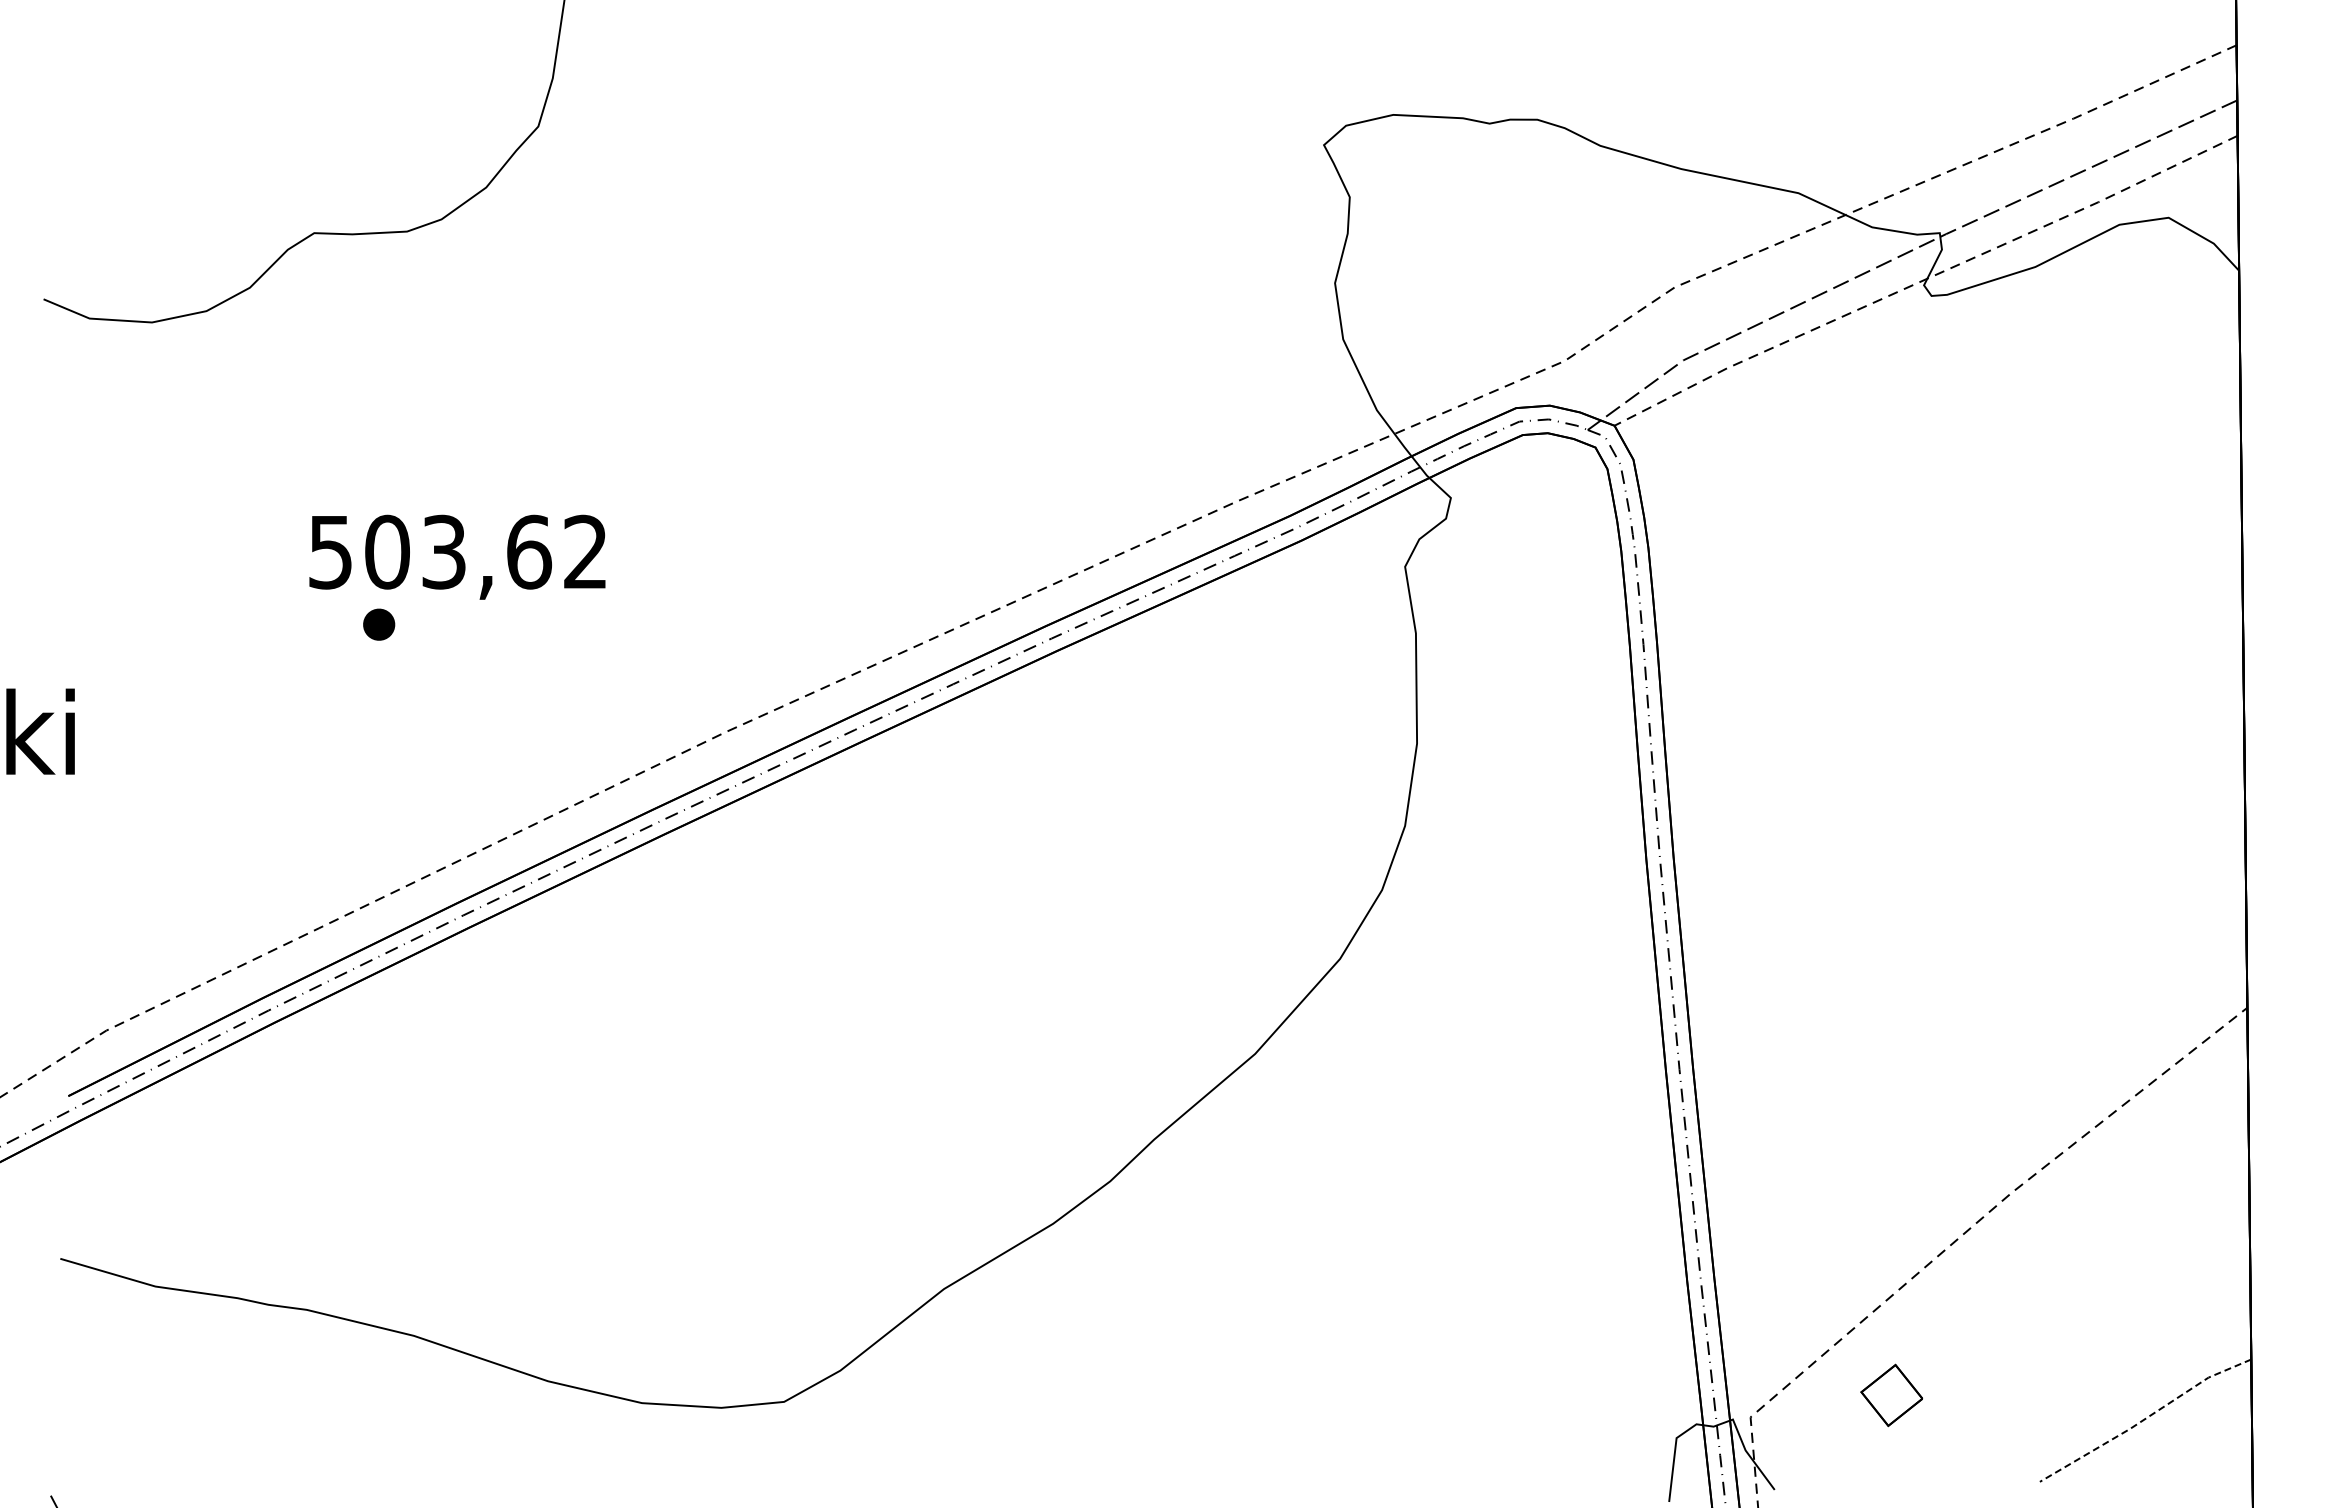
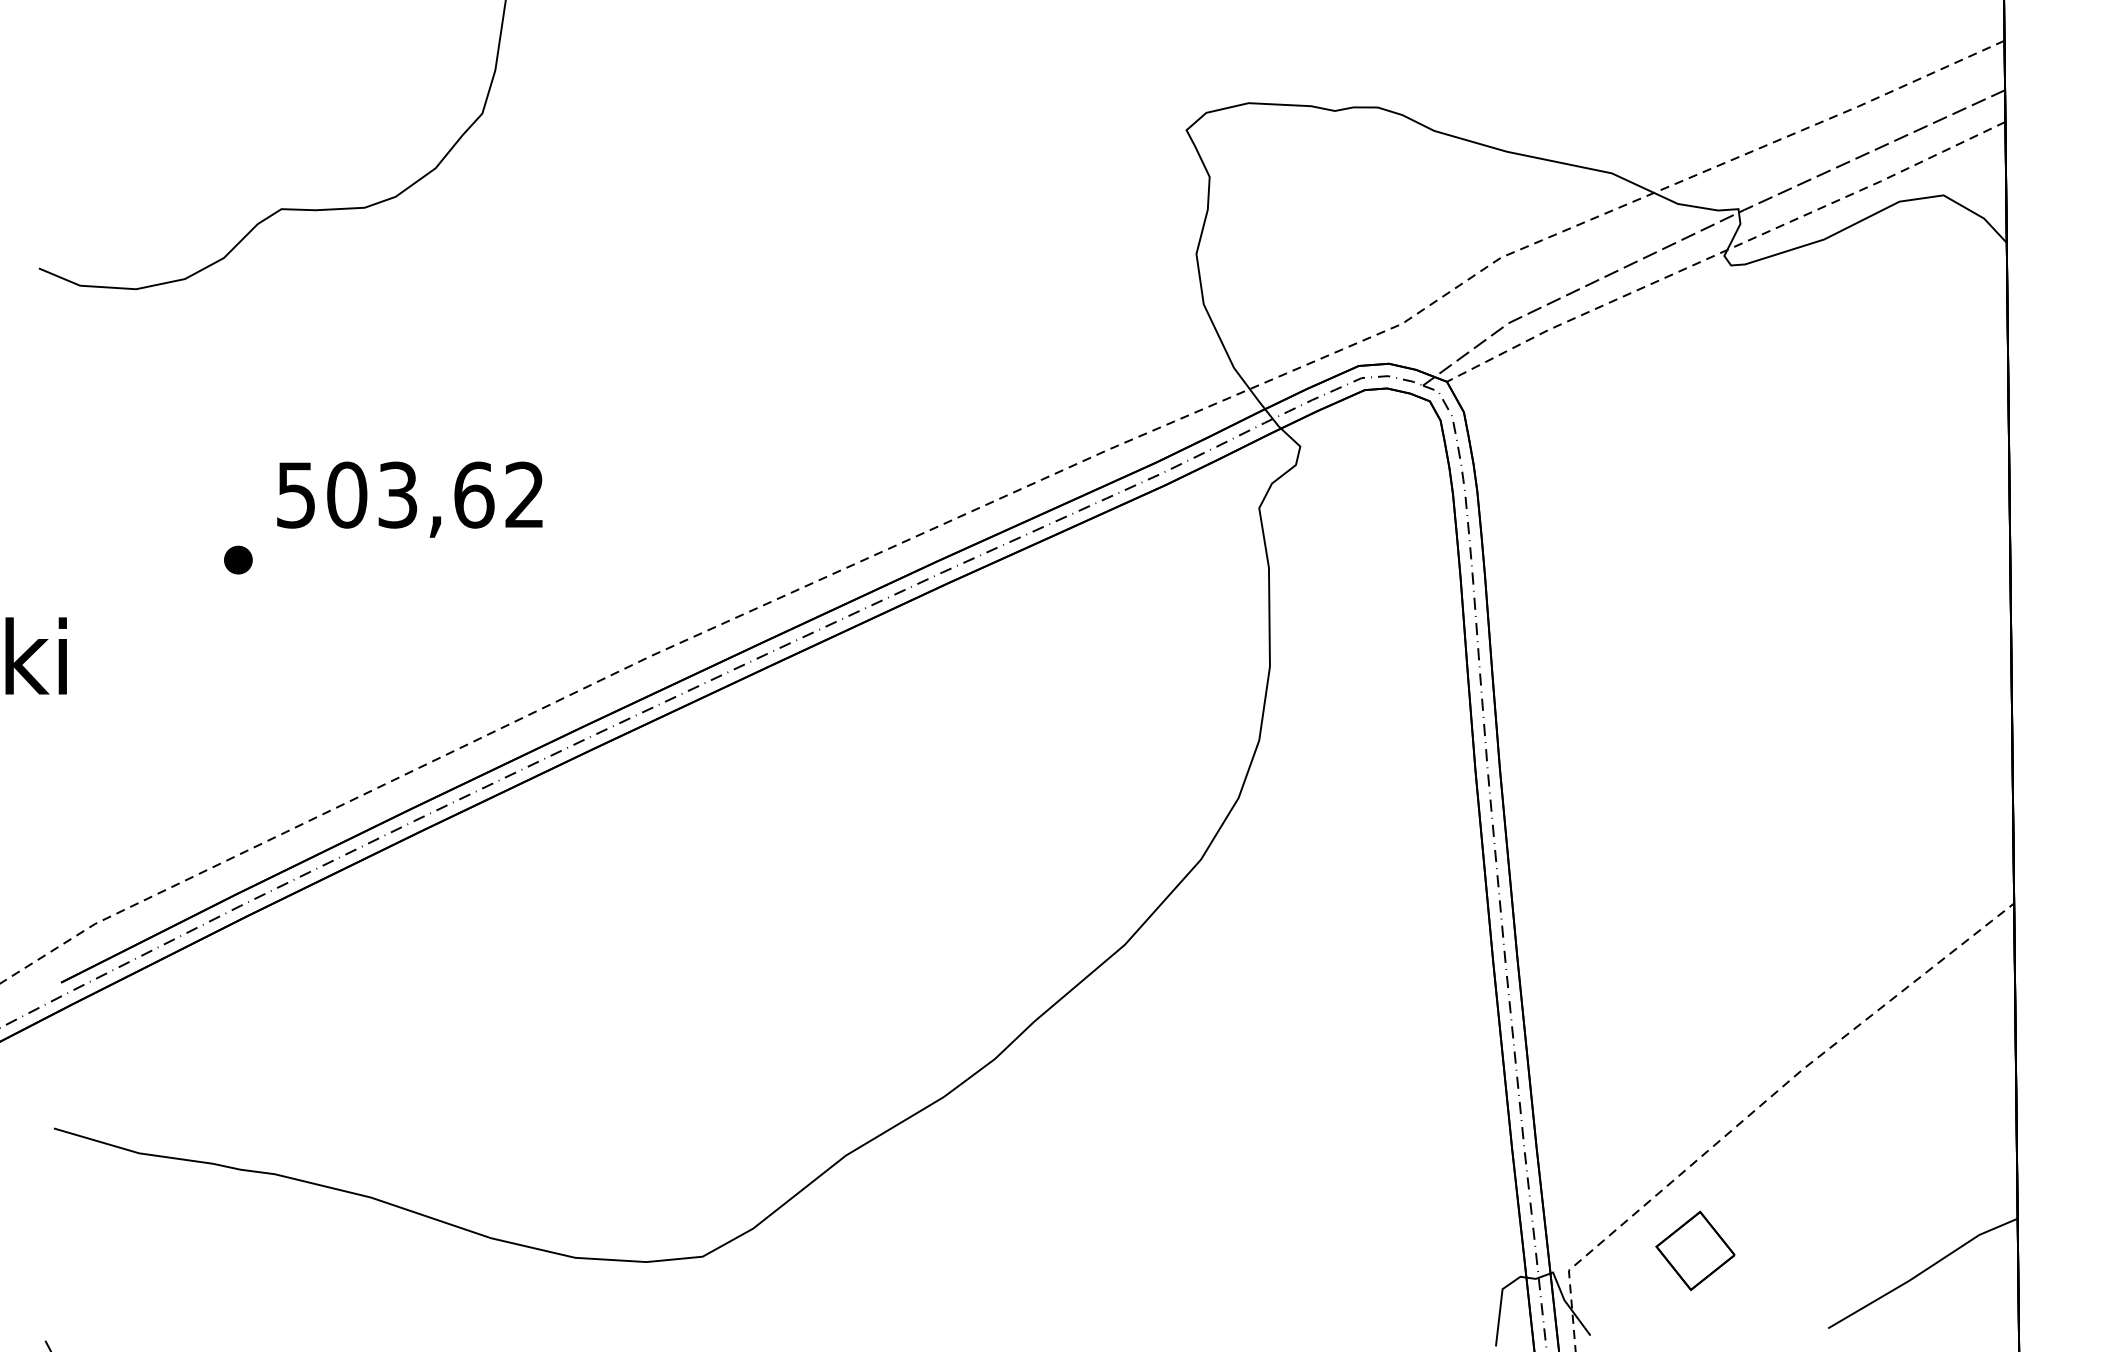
part: (379, 624) -> (238, 559), moved
part: (1891, 1395) -> (1695, 1250), size x1.43
line: (2145, 1419) -> (1922, 1272), dashed -> solid

